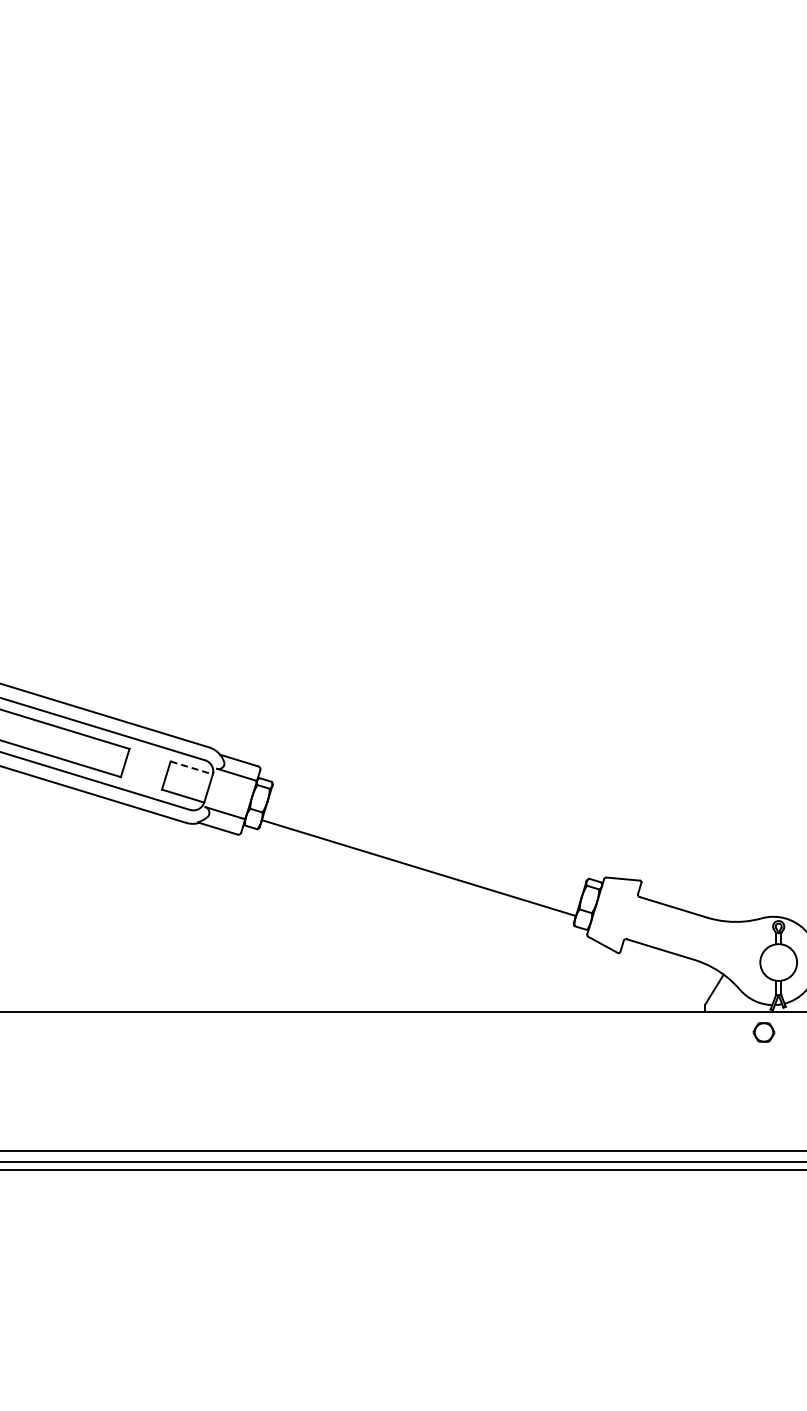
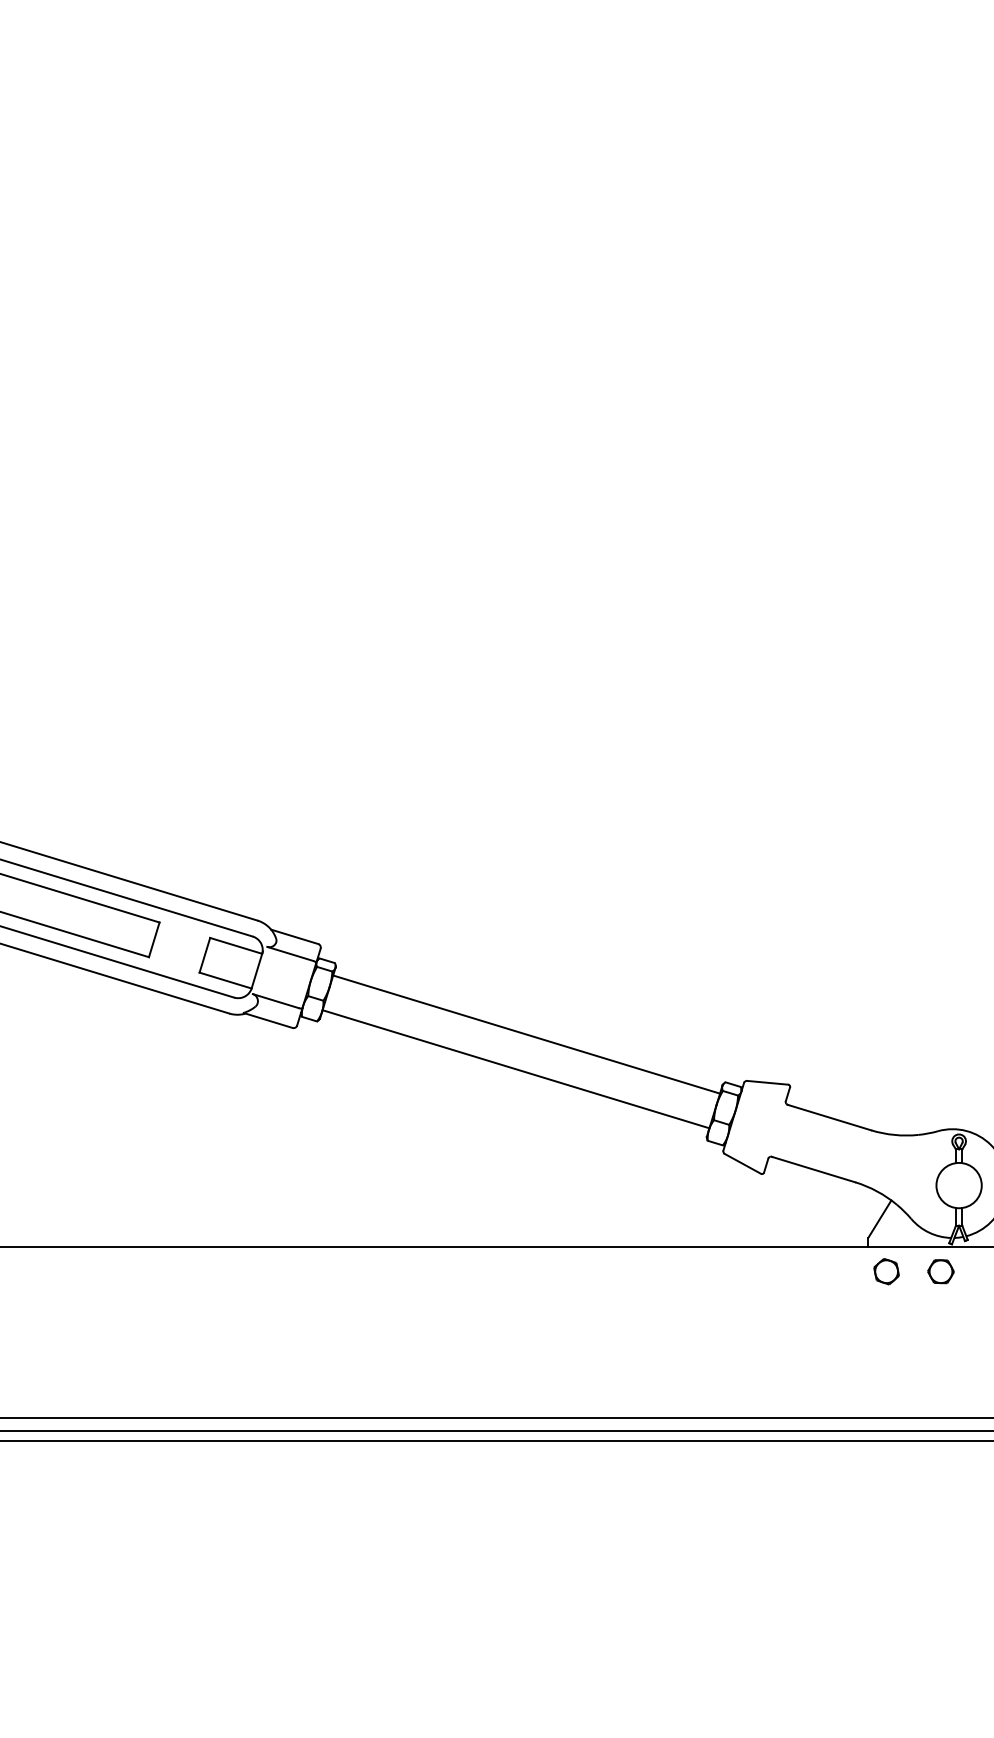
line: (192, 768) -> (237, 946), dashed -> solid
line: (427, 839) -> (526, 1034), added
part: (719, 1032) -> (886, 1271), added

